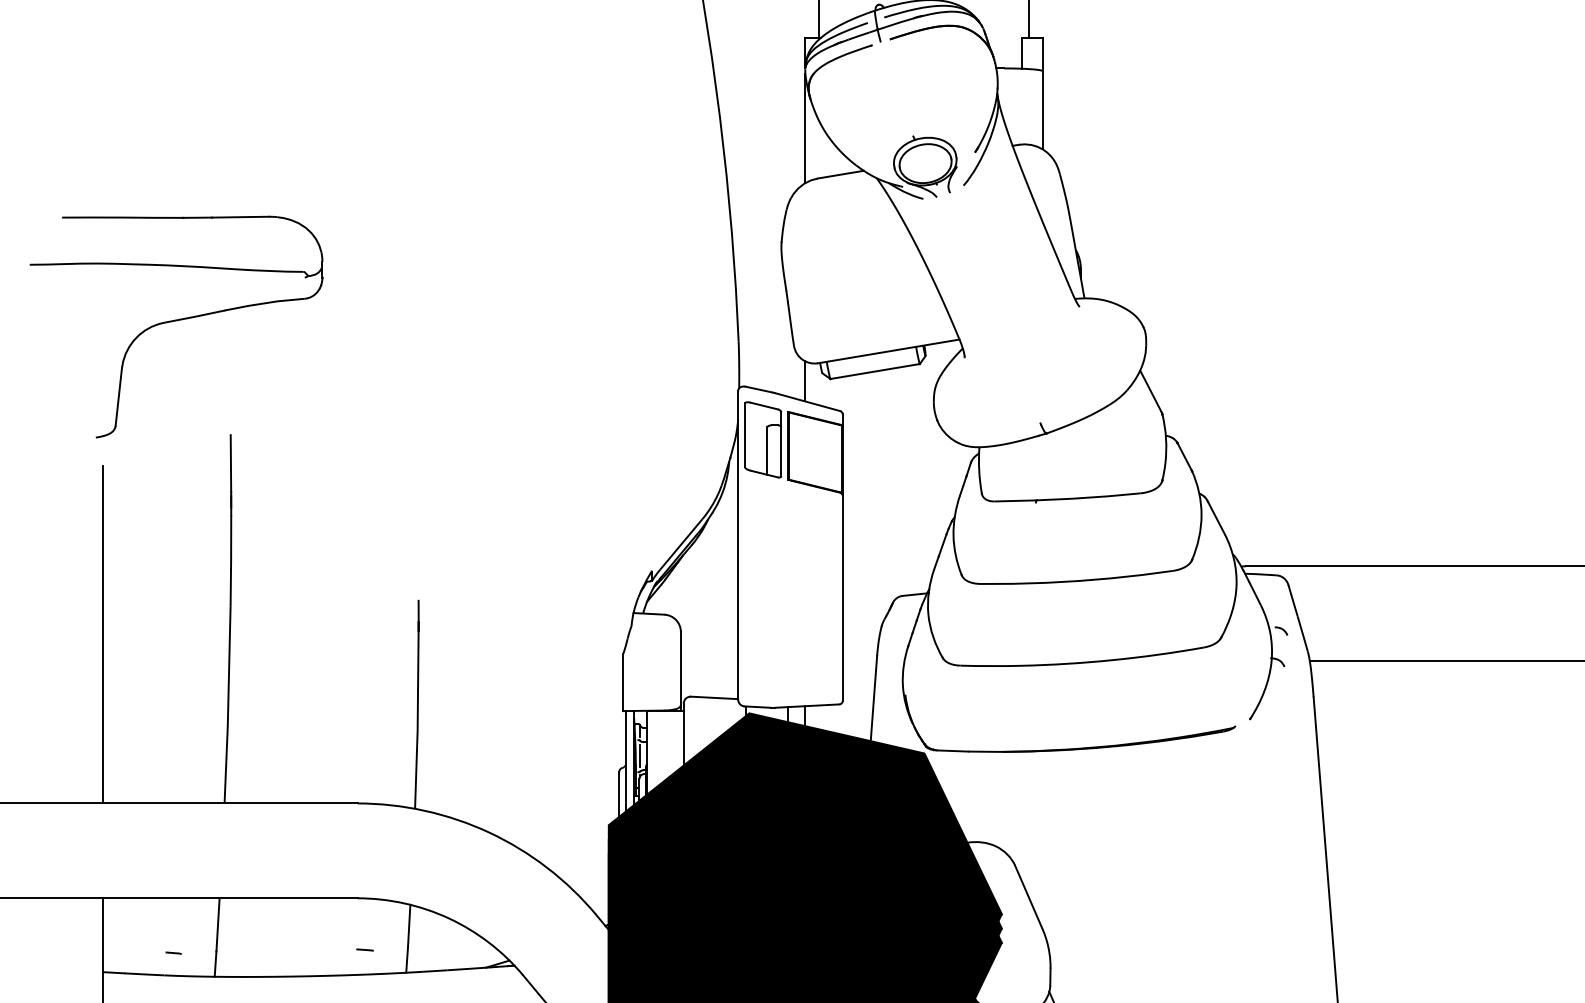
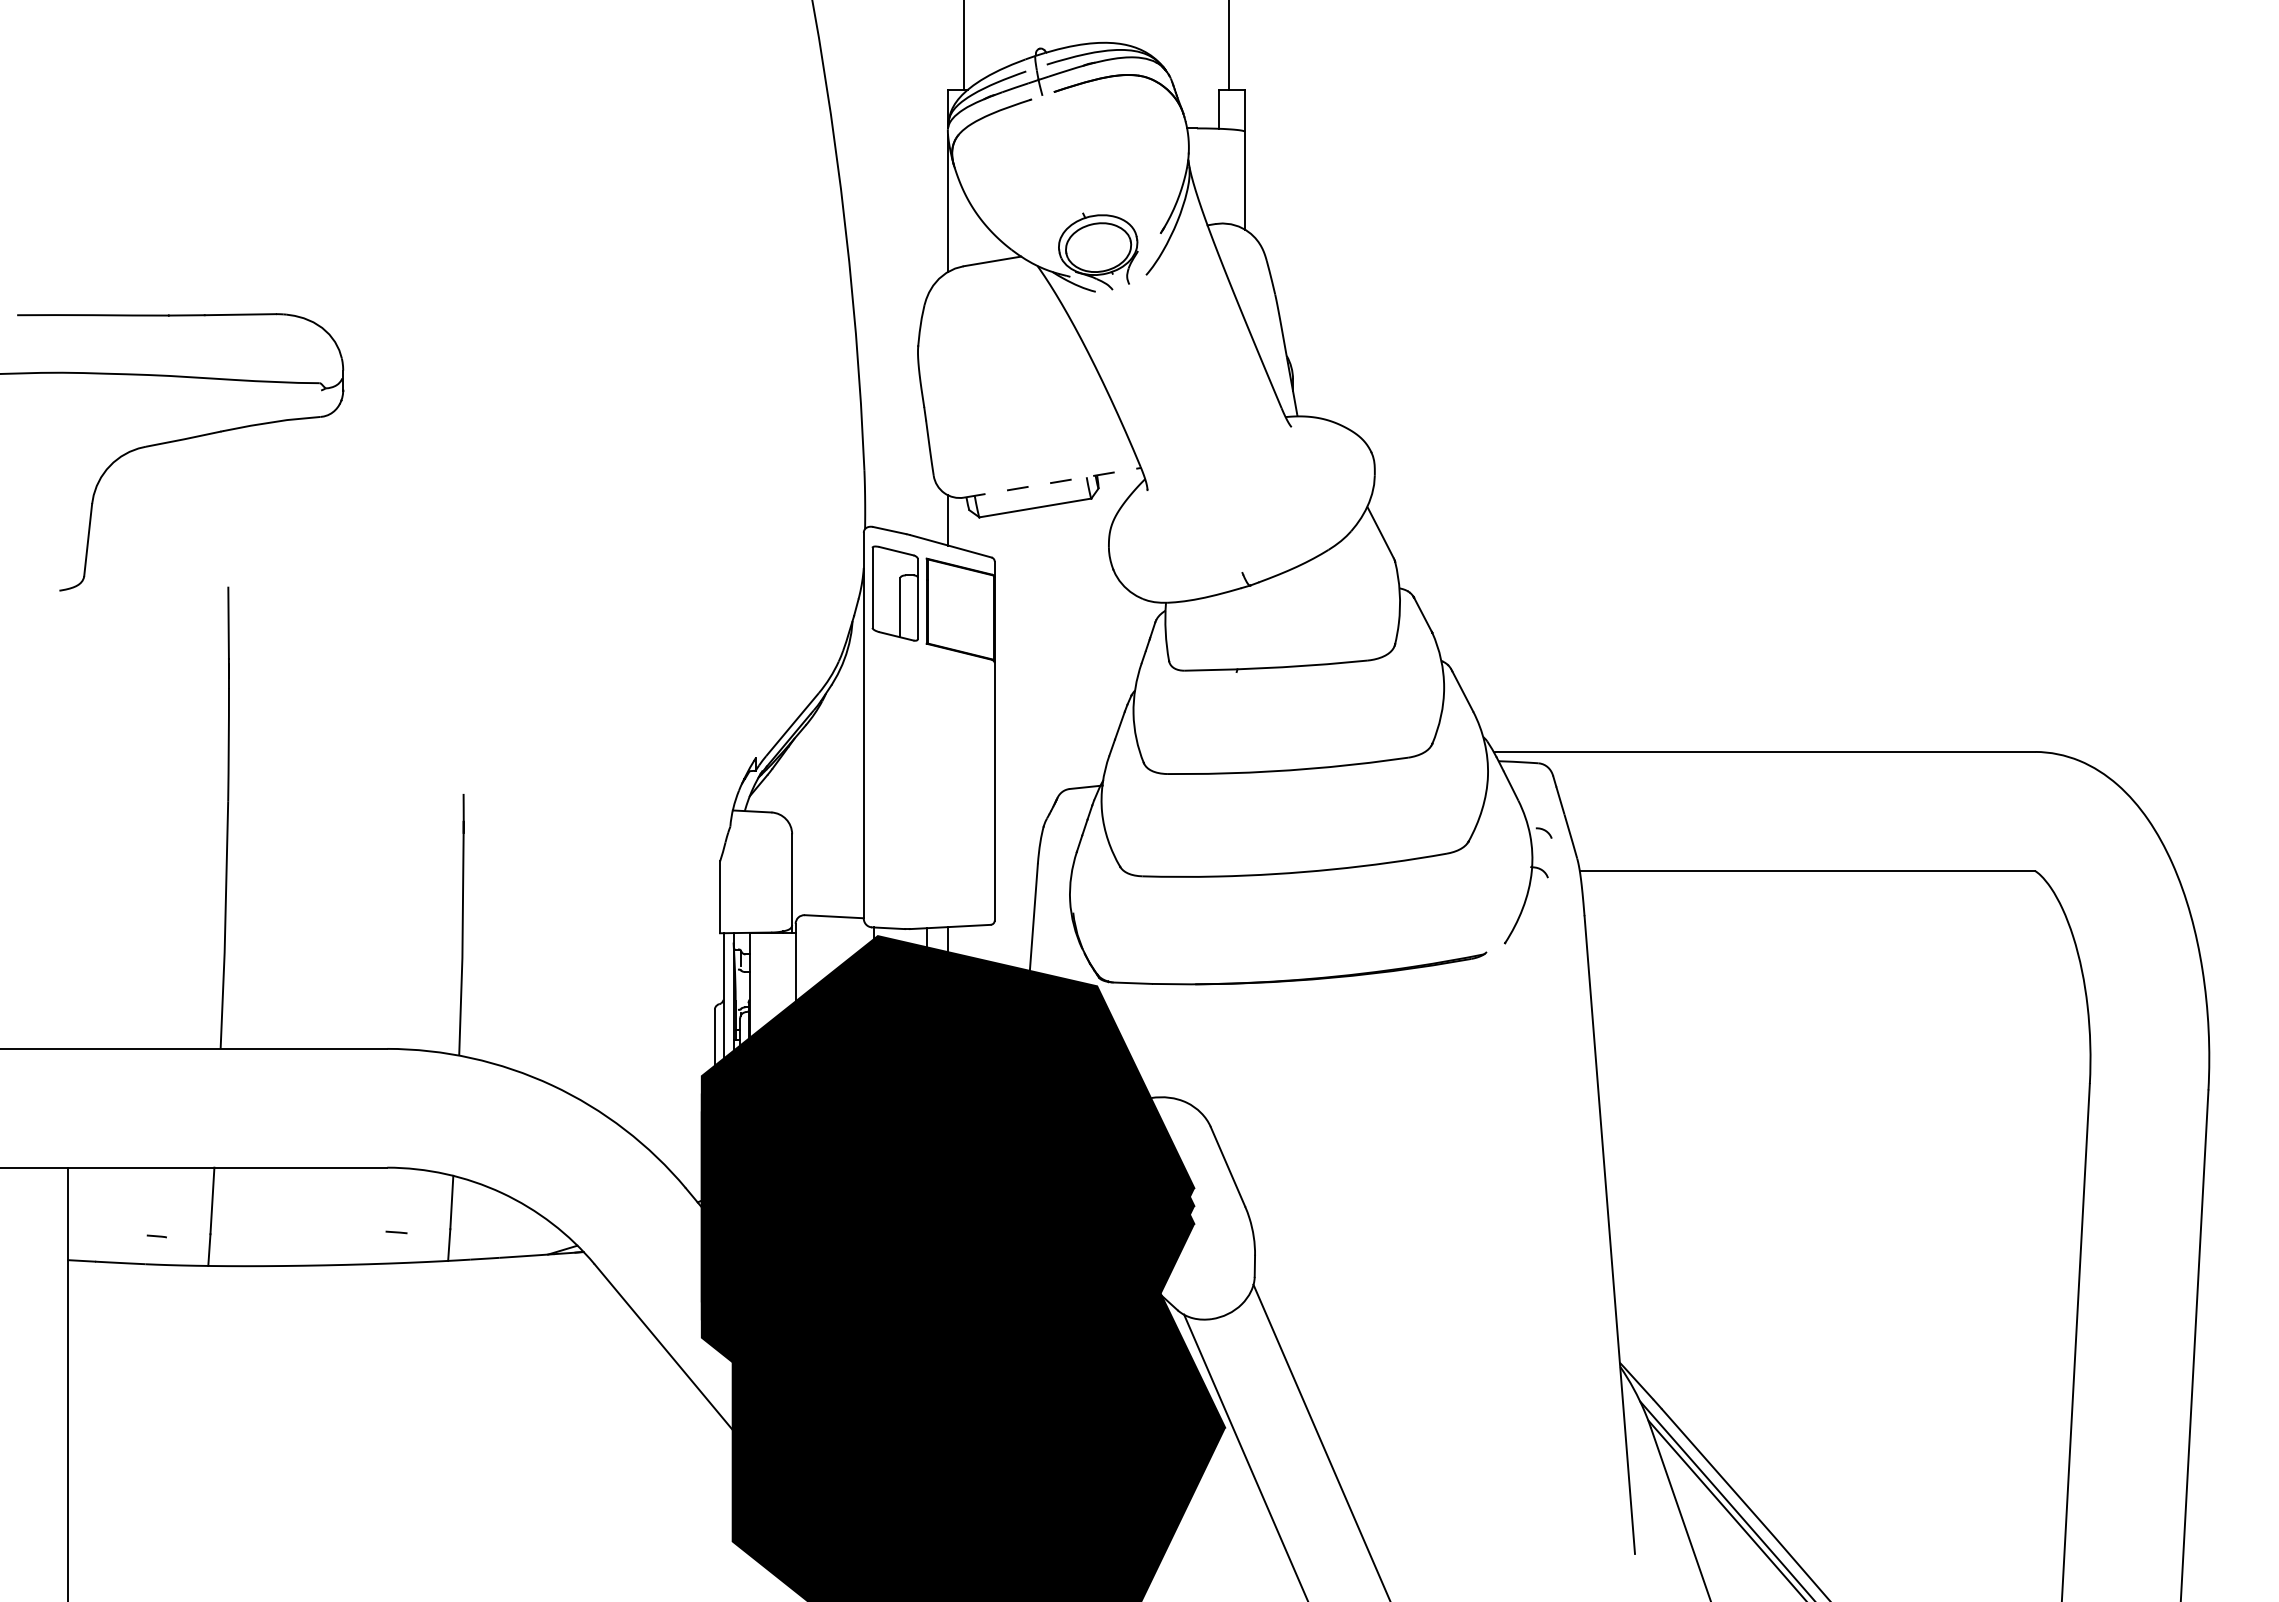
line: (888, 351) -> (1052, 482), solid -> dashed
line: (103, 634) -> (68, 837), removed
line: (639, 756) -> (740, 989), removed

